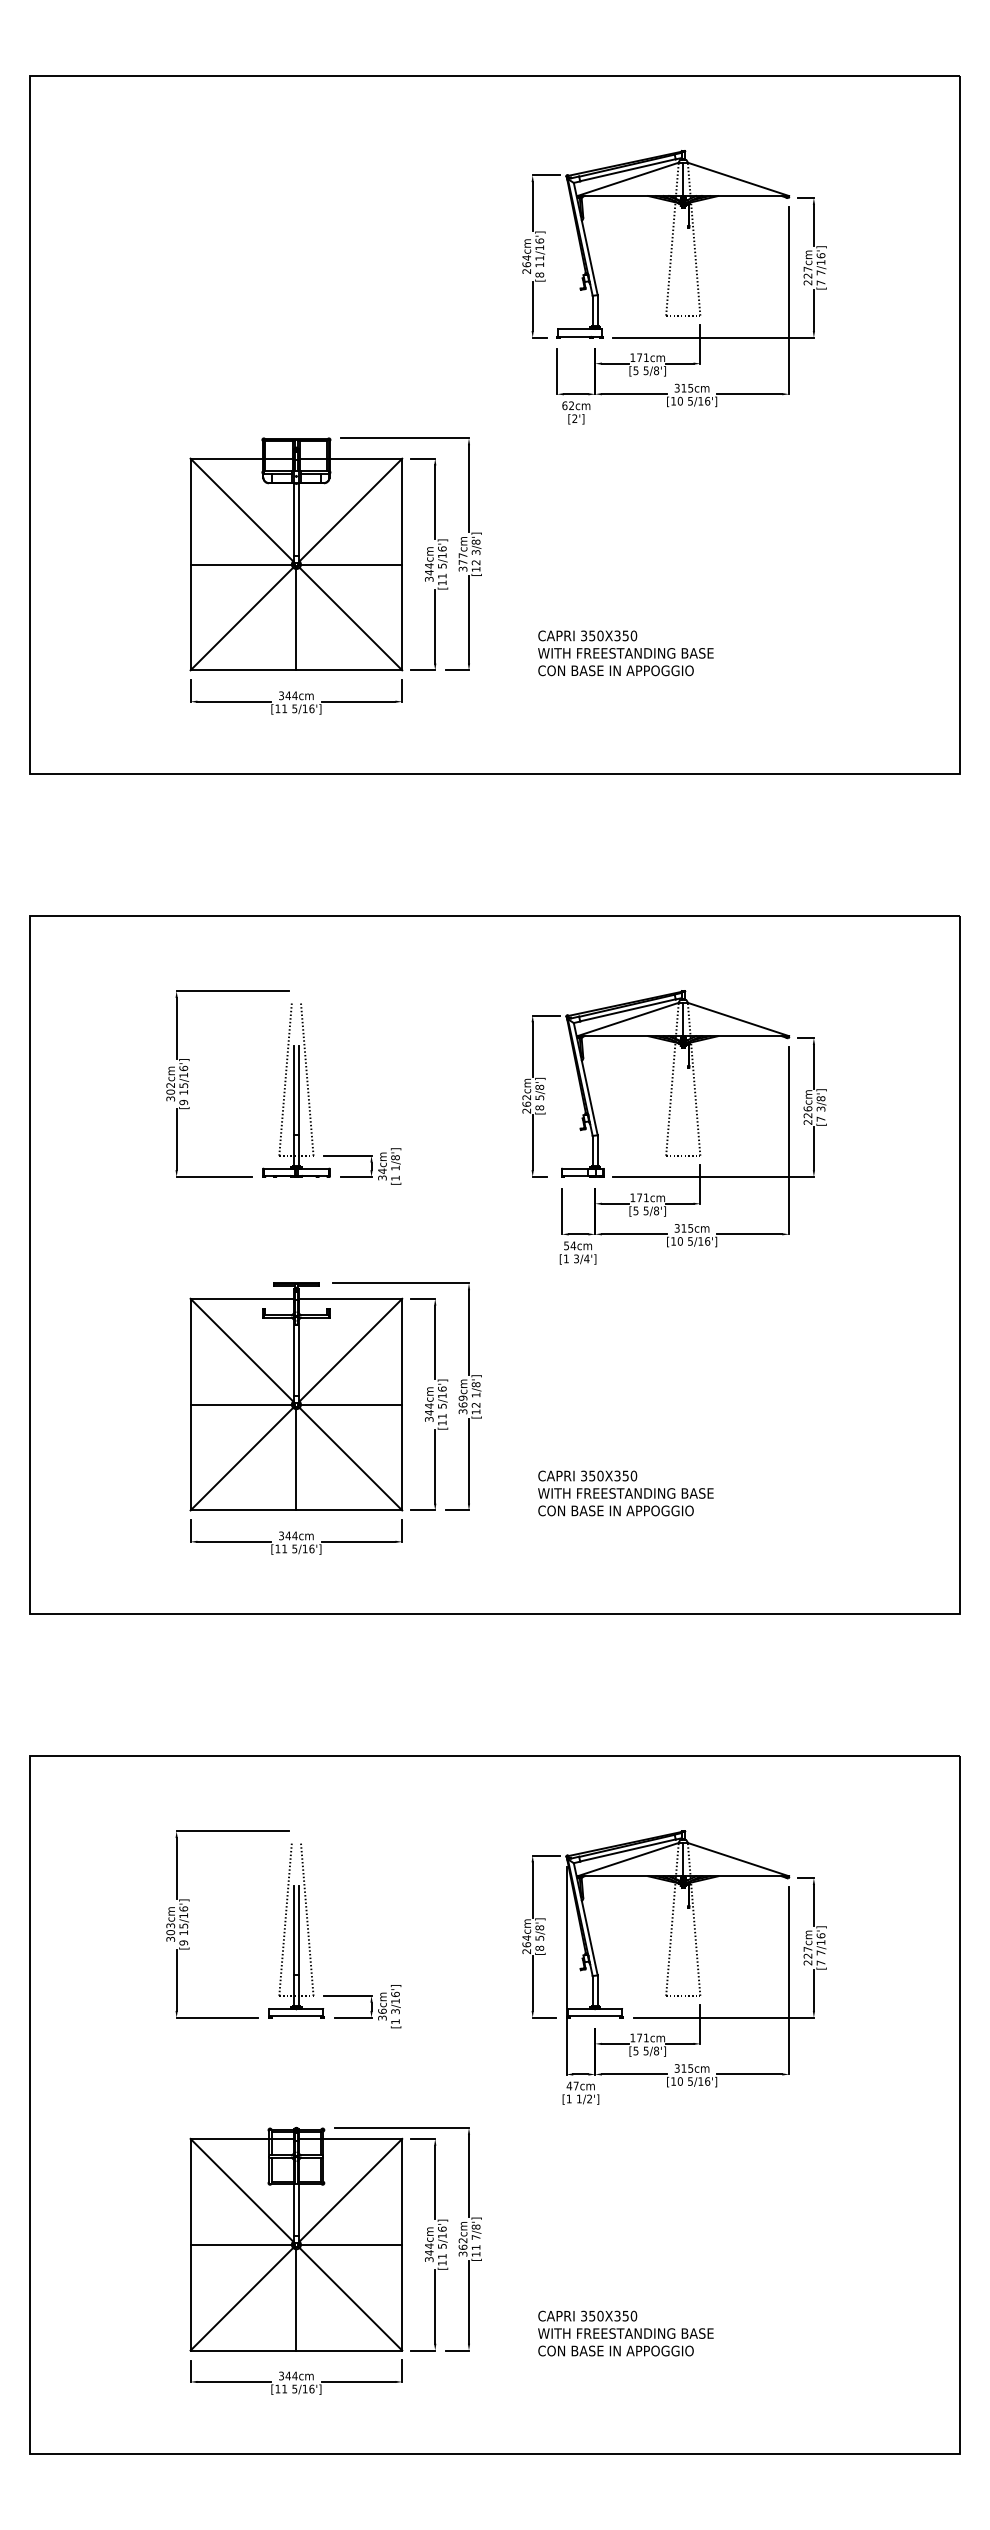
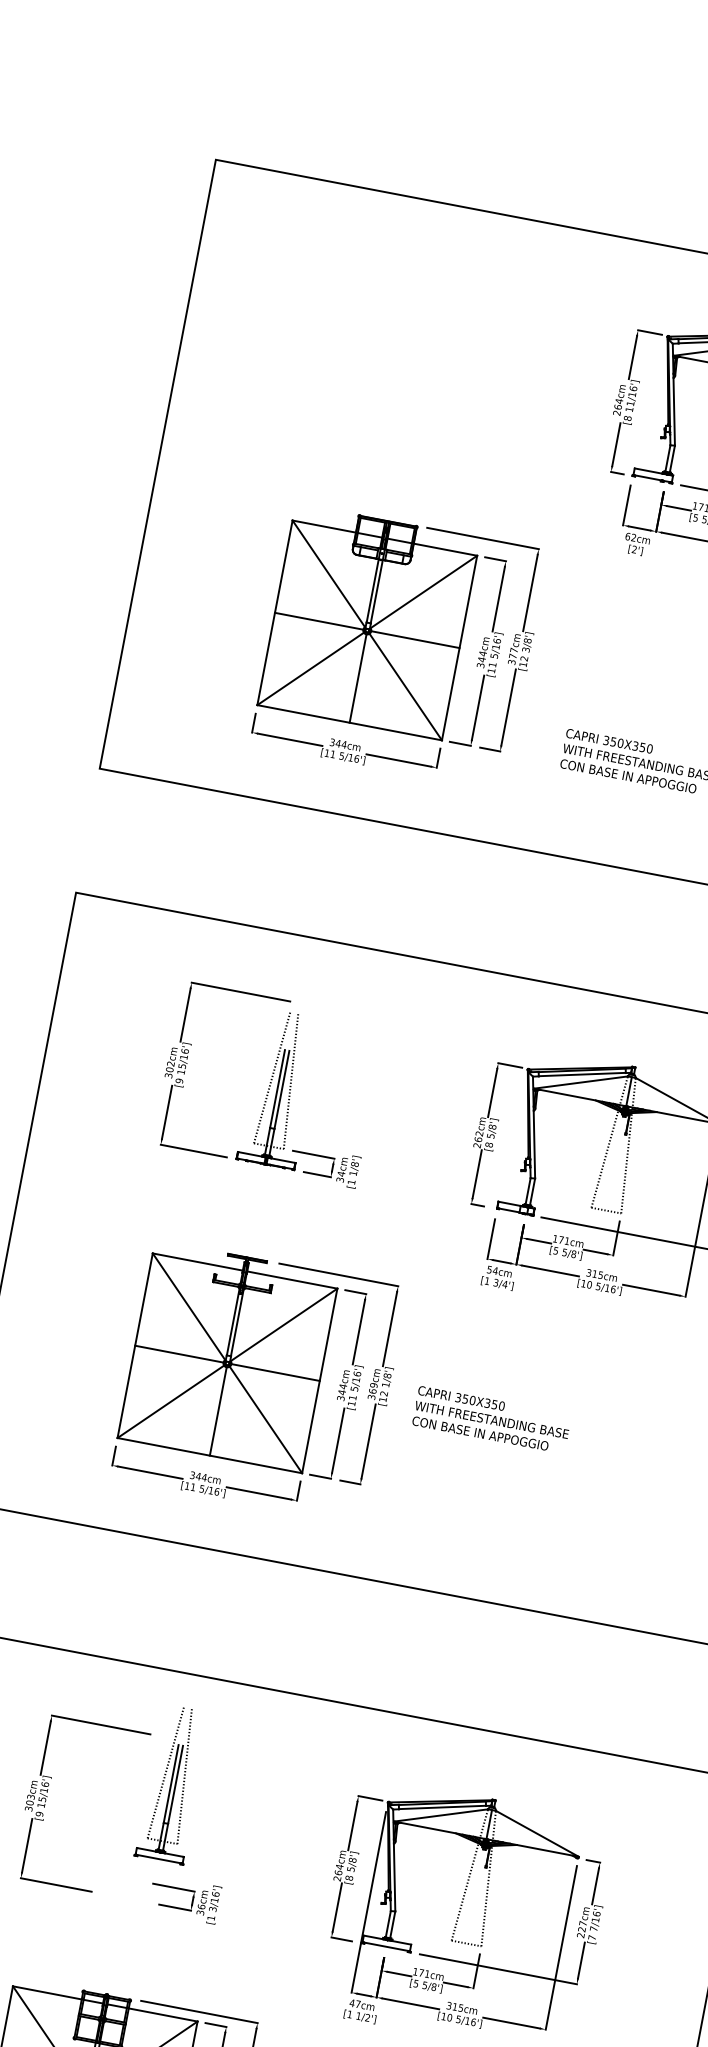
text: (625, 1493) -> (491, 1419), moved
part: (296, 1930) -> (173, 1784), moved

